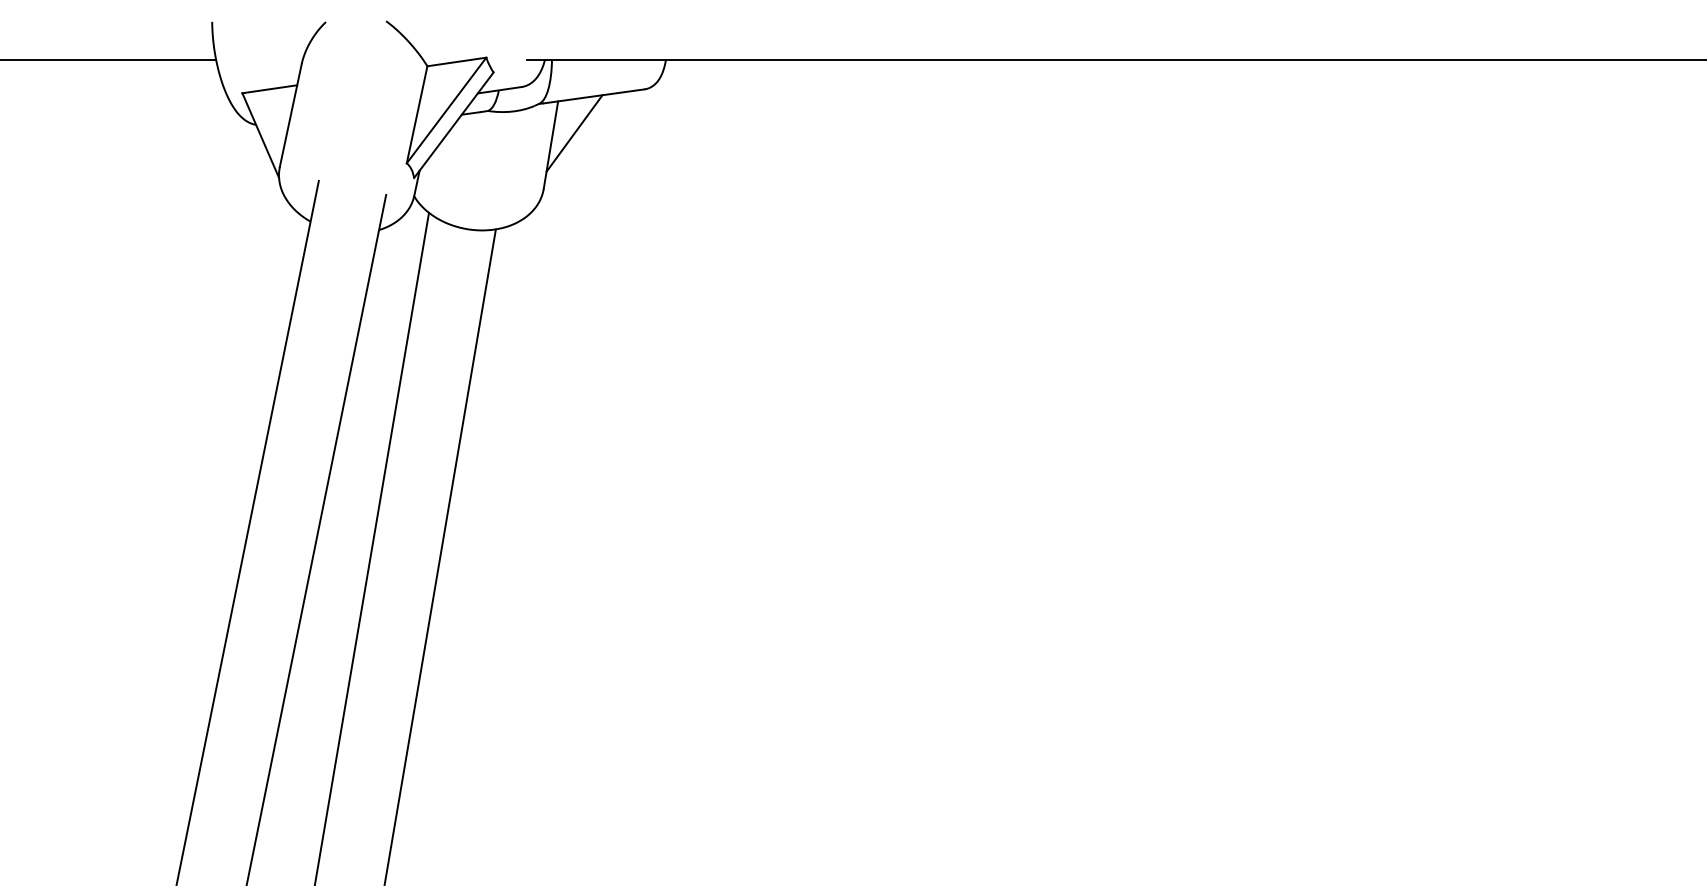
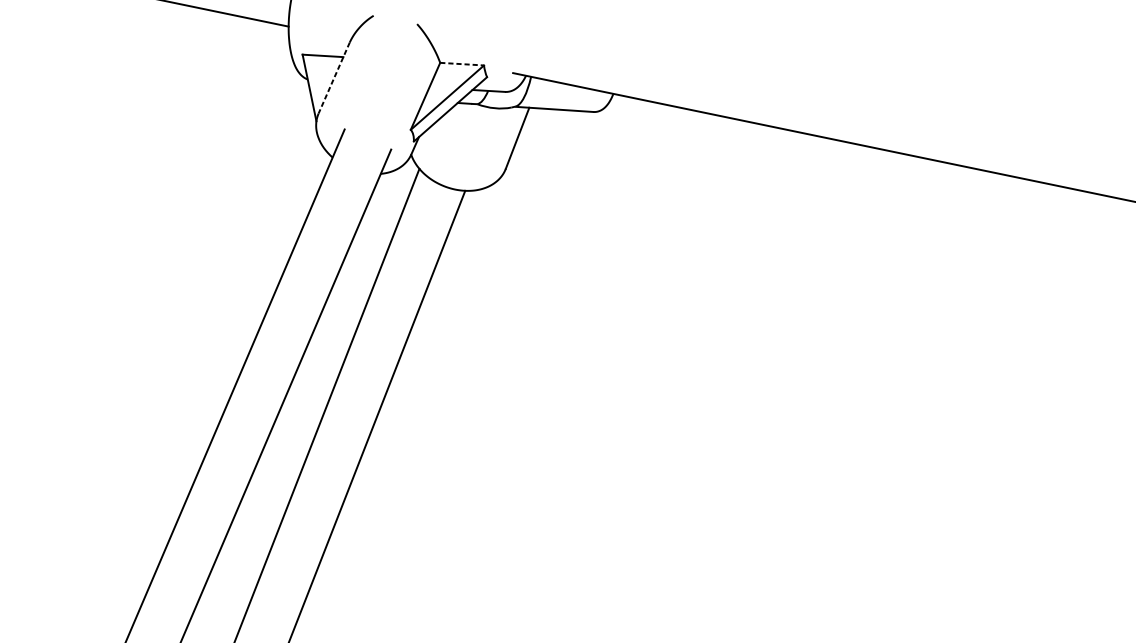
line: (456, 61) -> (461, 63), solid -> dashed
line: (290, 115) -> (334, 77), solid -> dashed
line: (574, 133) -> (536, 133), removed

